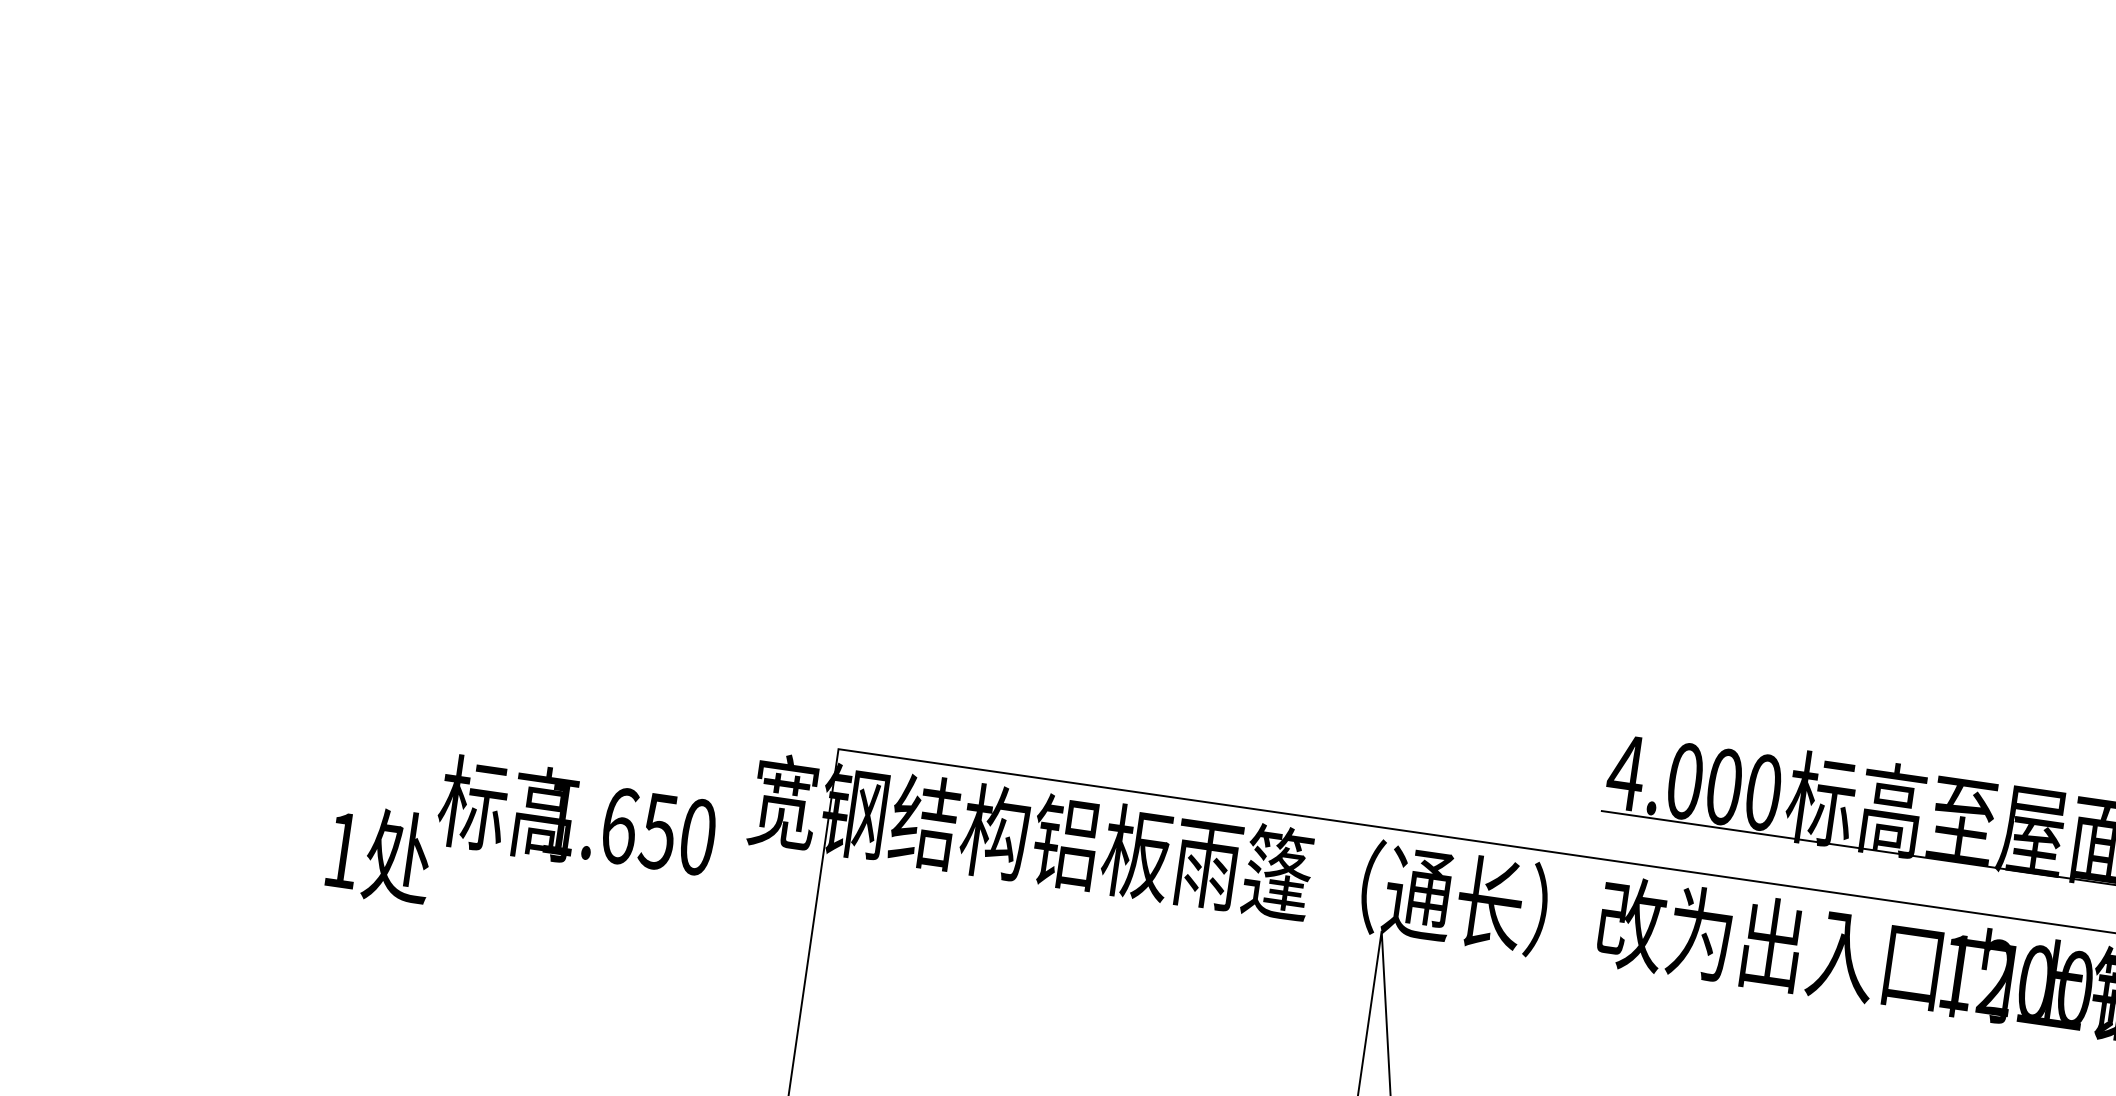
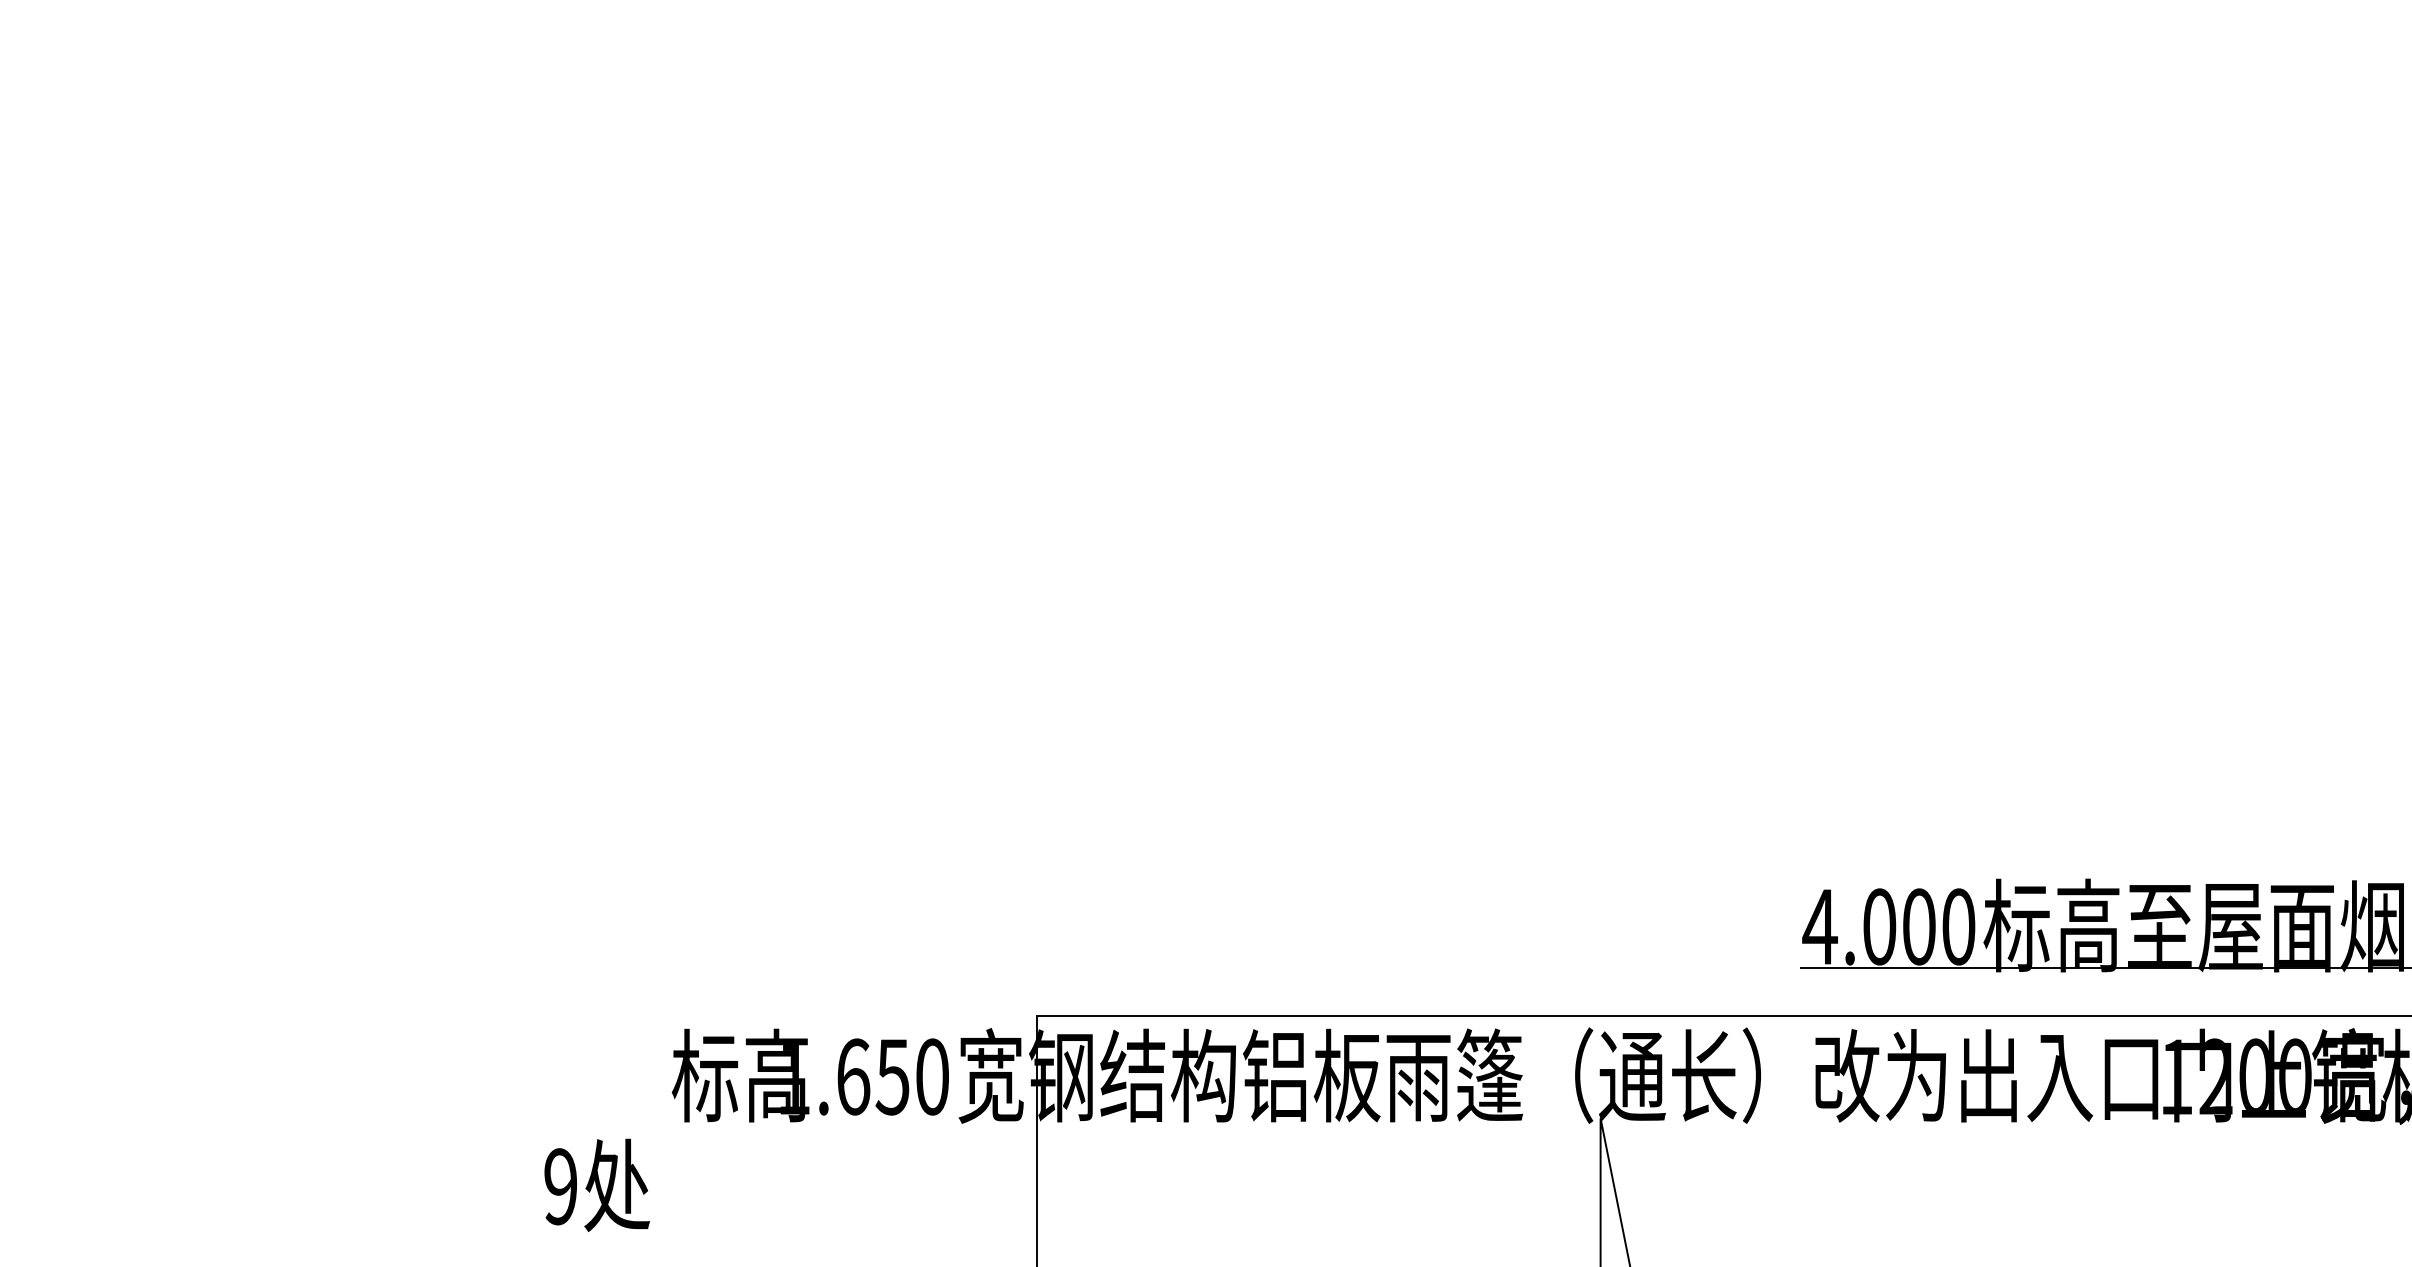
text: (576, 818) -> (809, 1075), moved
text: (342, 850) -> (560, 1186), 1 -> 9

